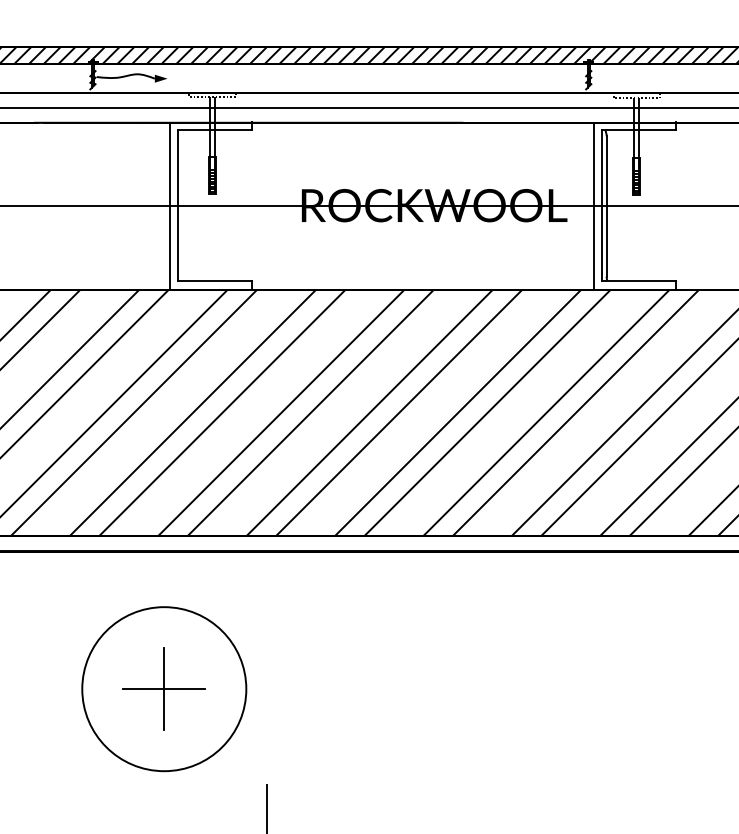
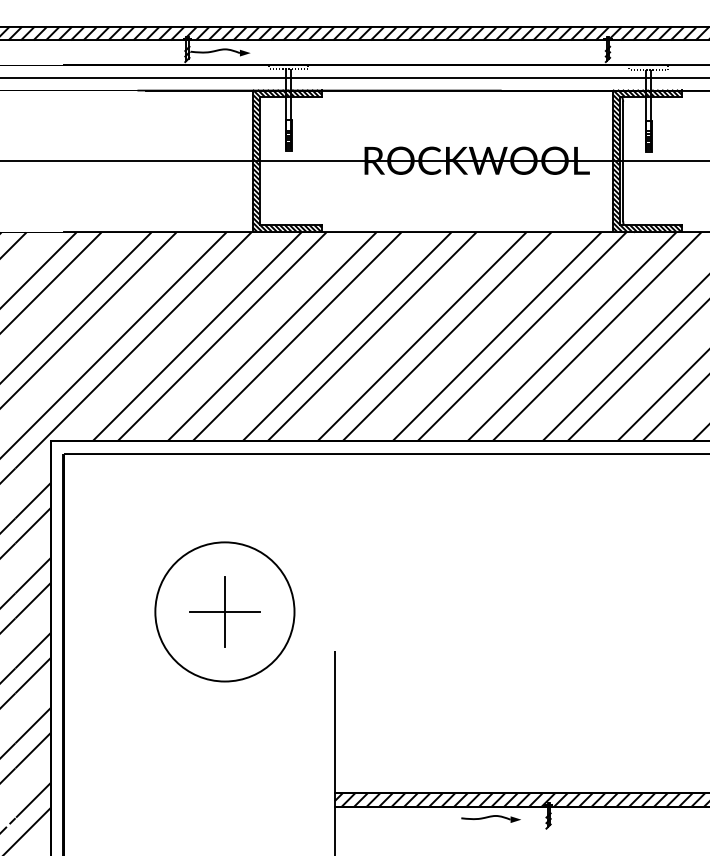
hatch: (210, 205) -> (287, 160), added
hatch: (635, 205) -> (647, 160), added
part: (163, 688) -> (224, 611), moved

